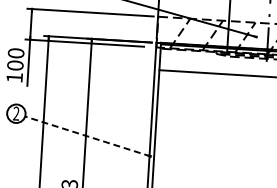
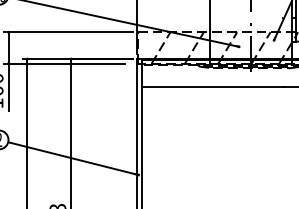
line: (87, 136) -> (72, 158), dashed -> solid

